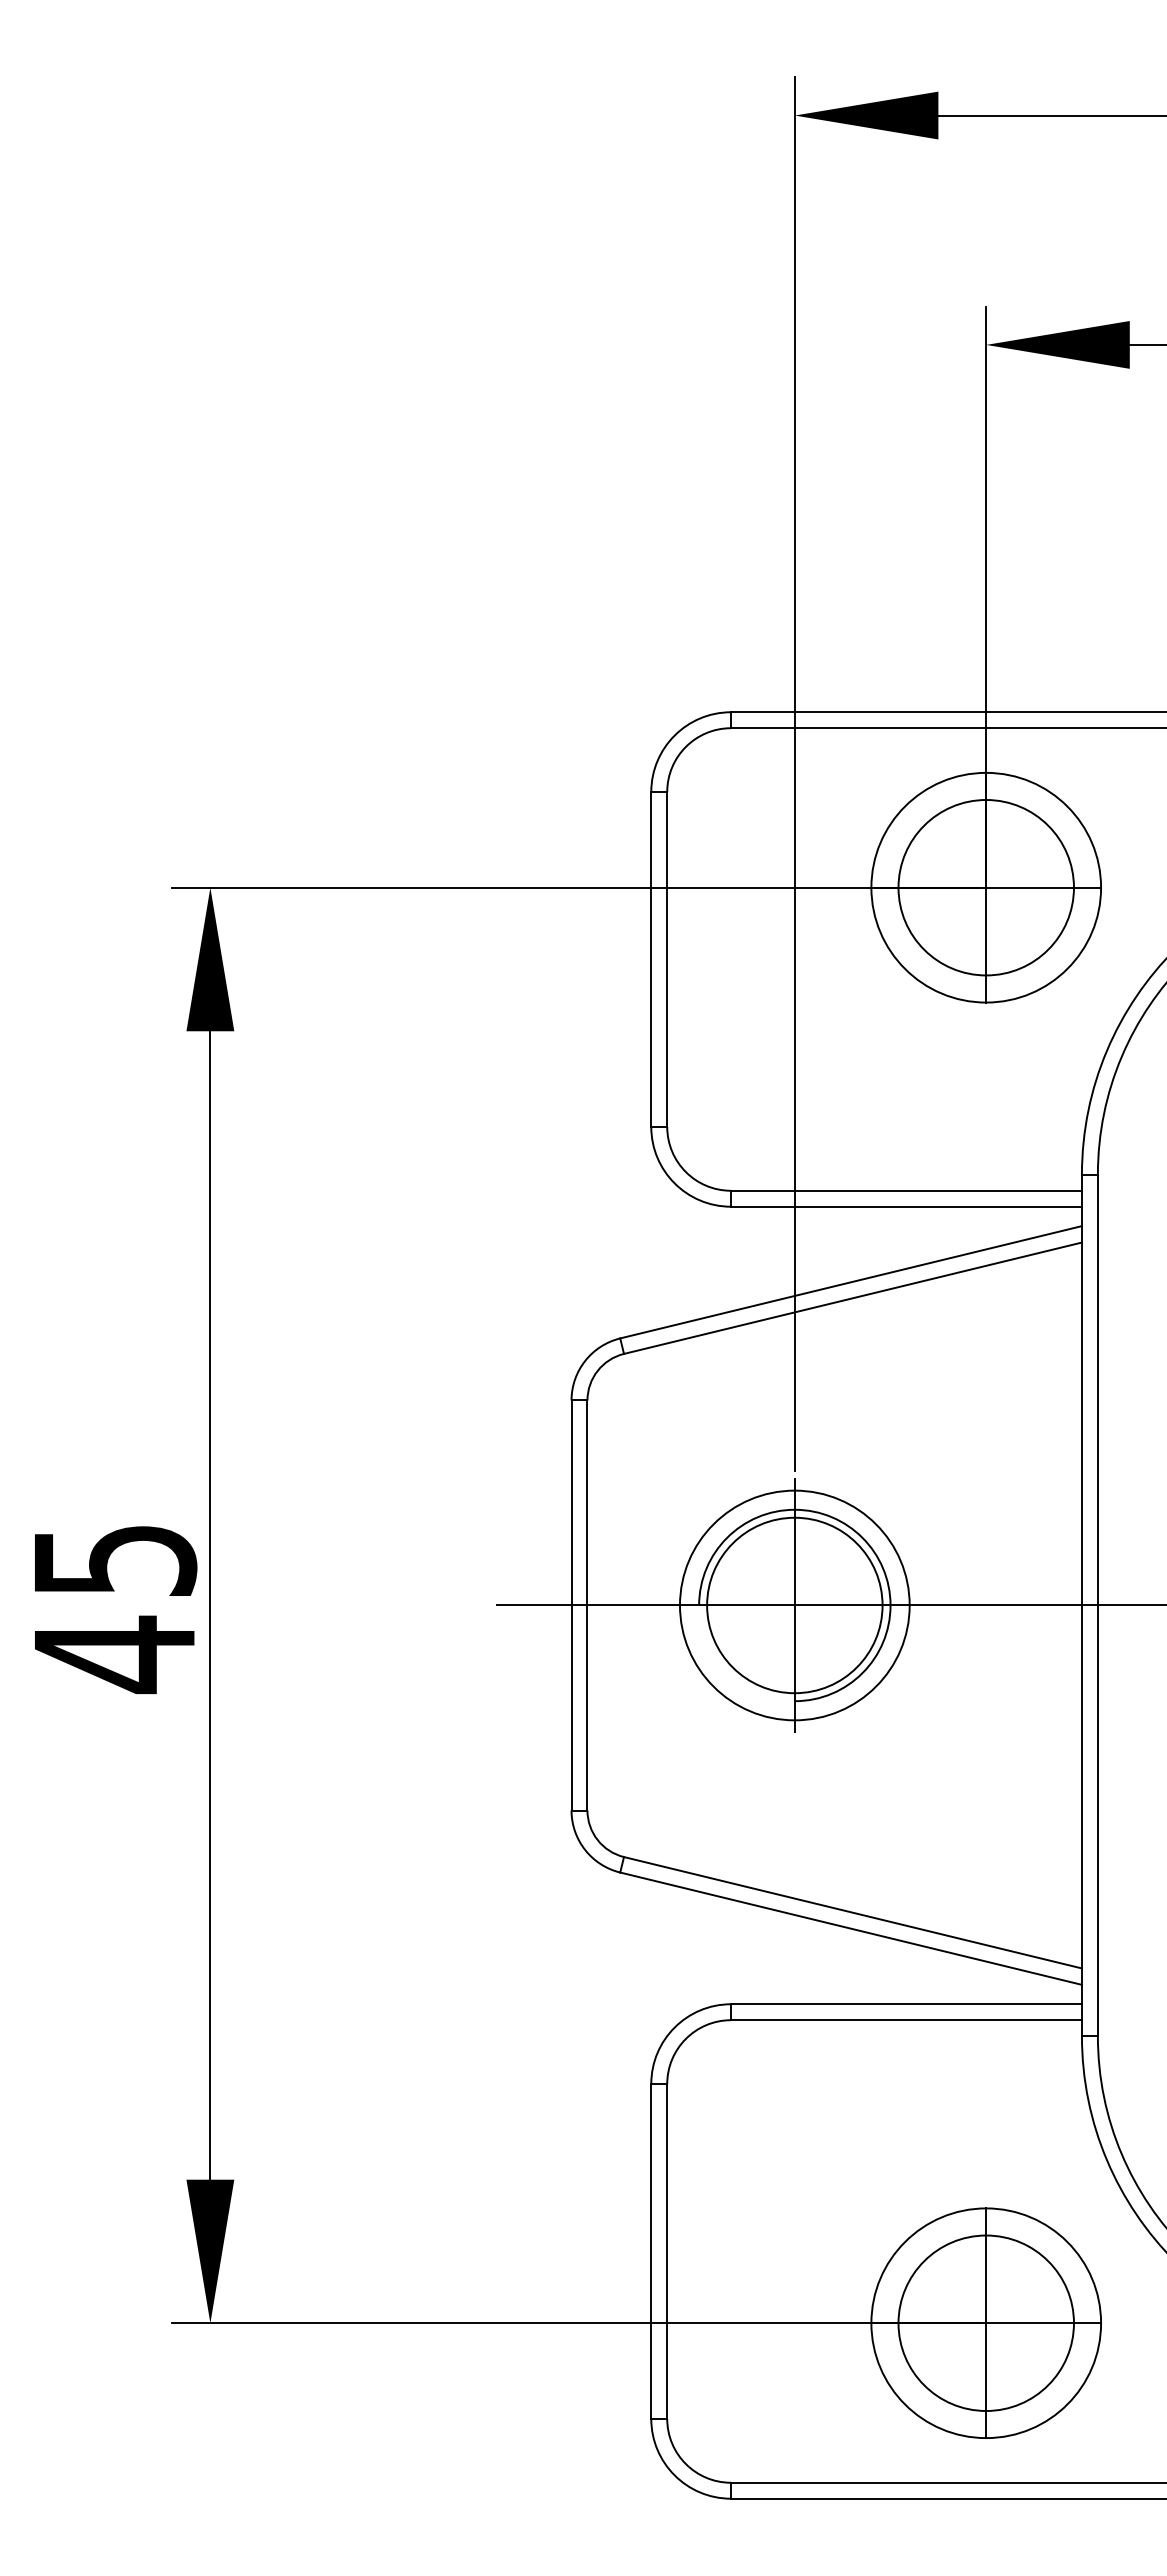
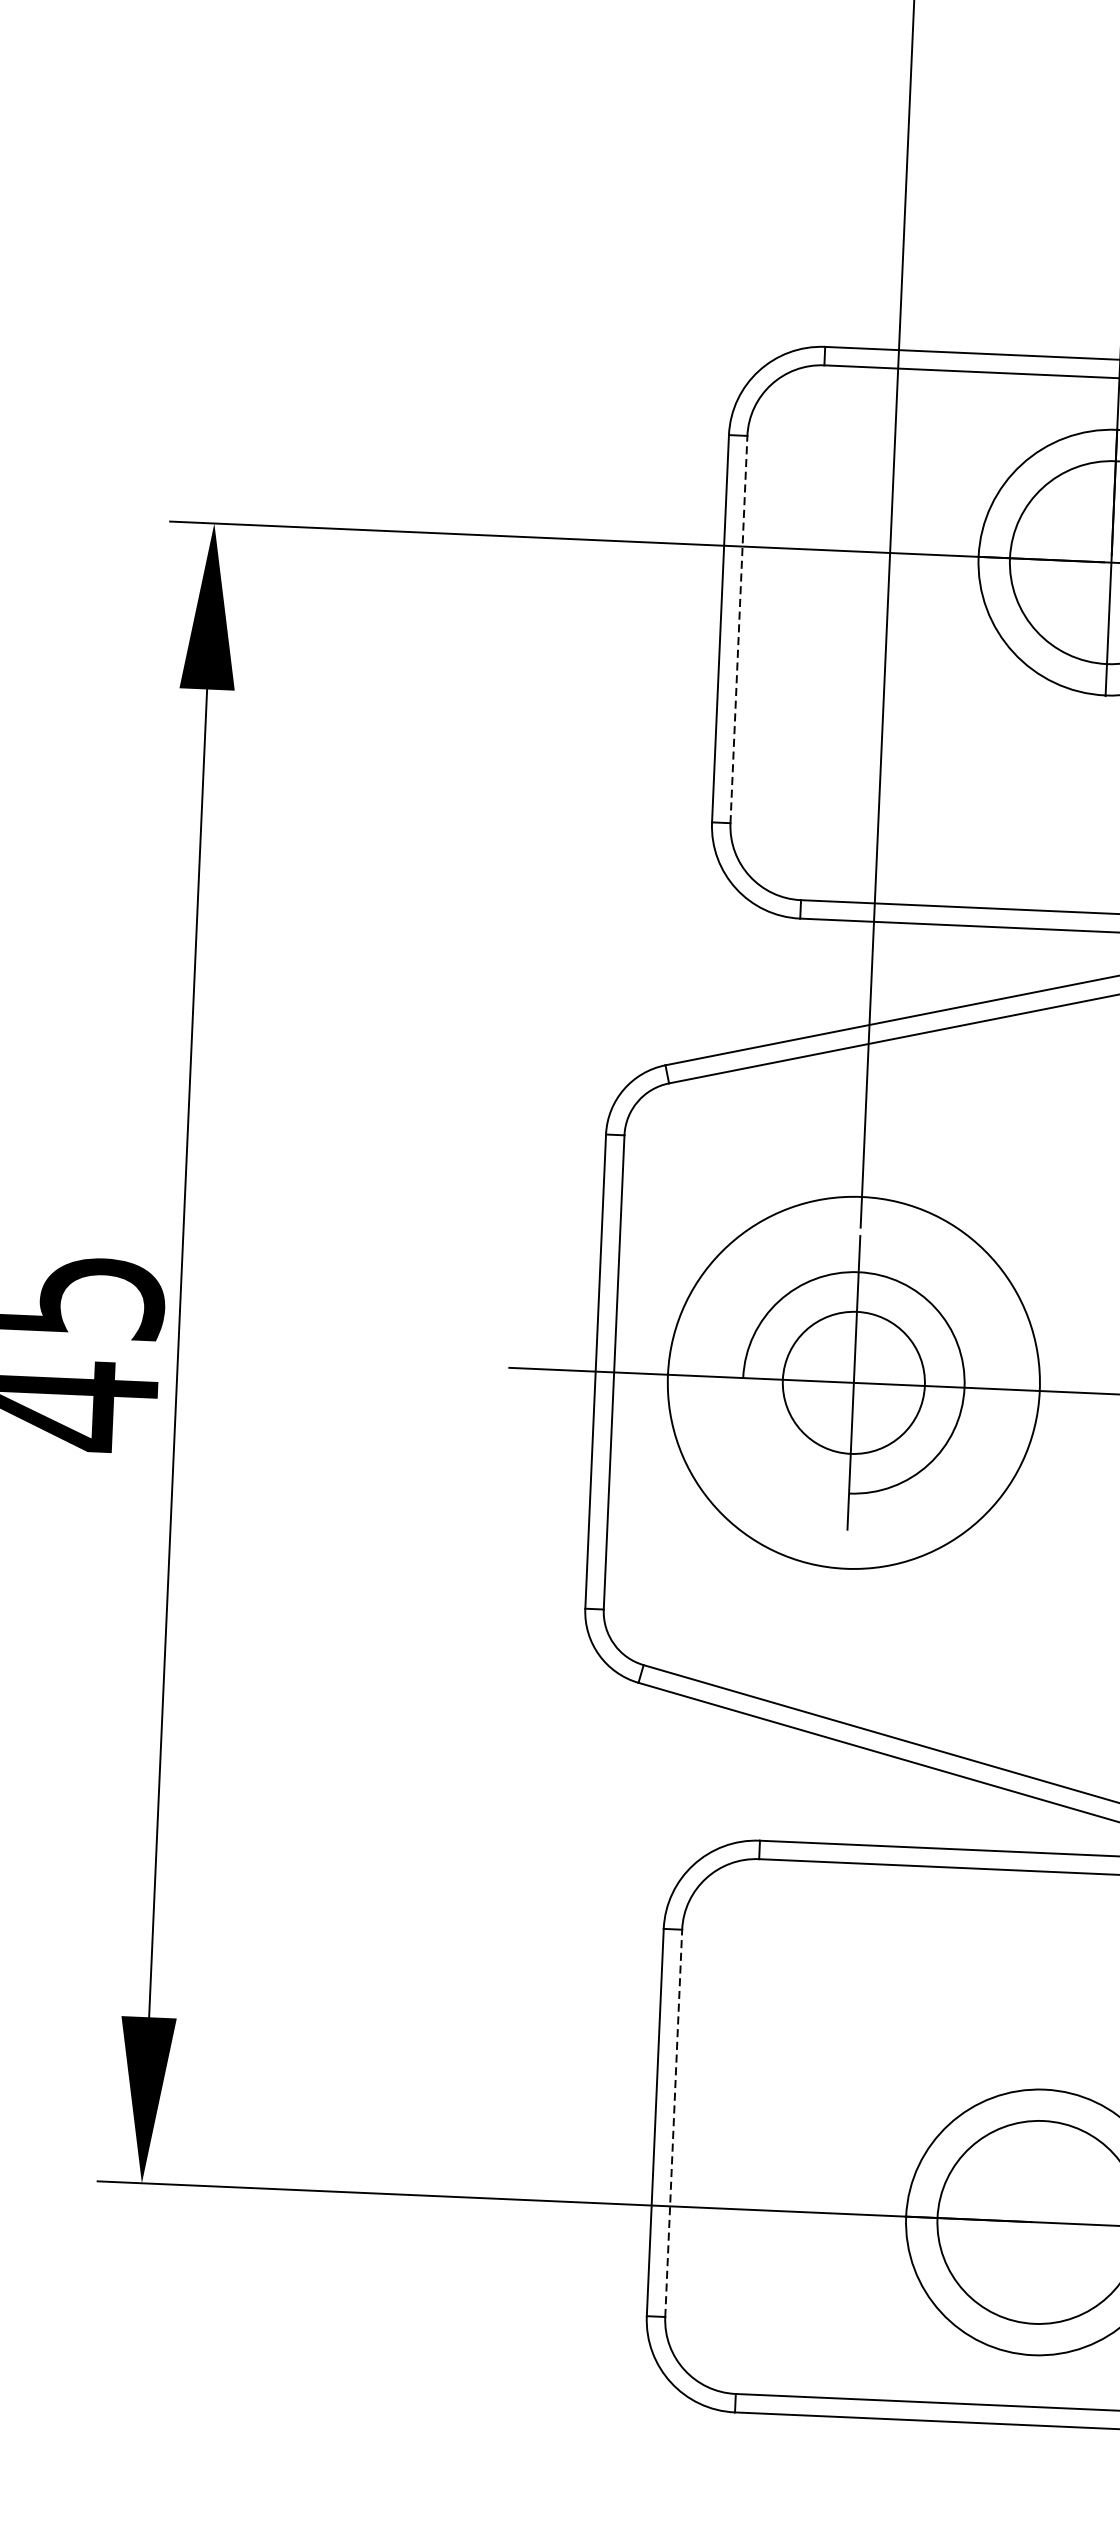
line: (667, 959) -> (739, 629), solid -> dashed
circle: (794, 1605) -> (853, 1382), size x0.7
circle: (794, 1605) -> (853, 1382), size x1.4
line: (667, 2250) -> (674, 2122), solid -> dashed
line: (986, 2323) -> (1039, 2222), removed

